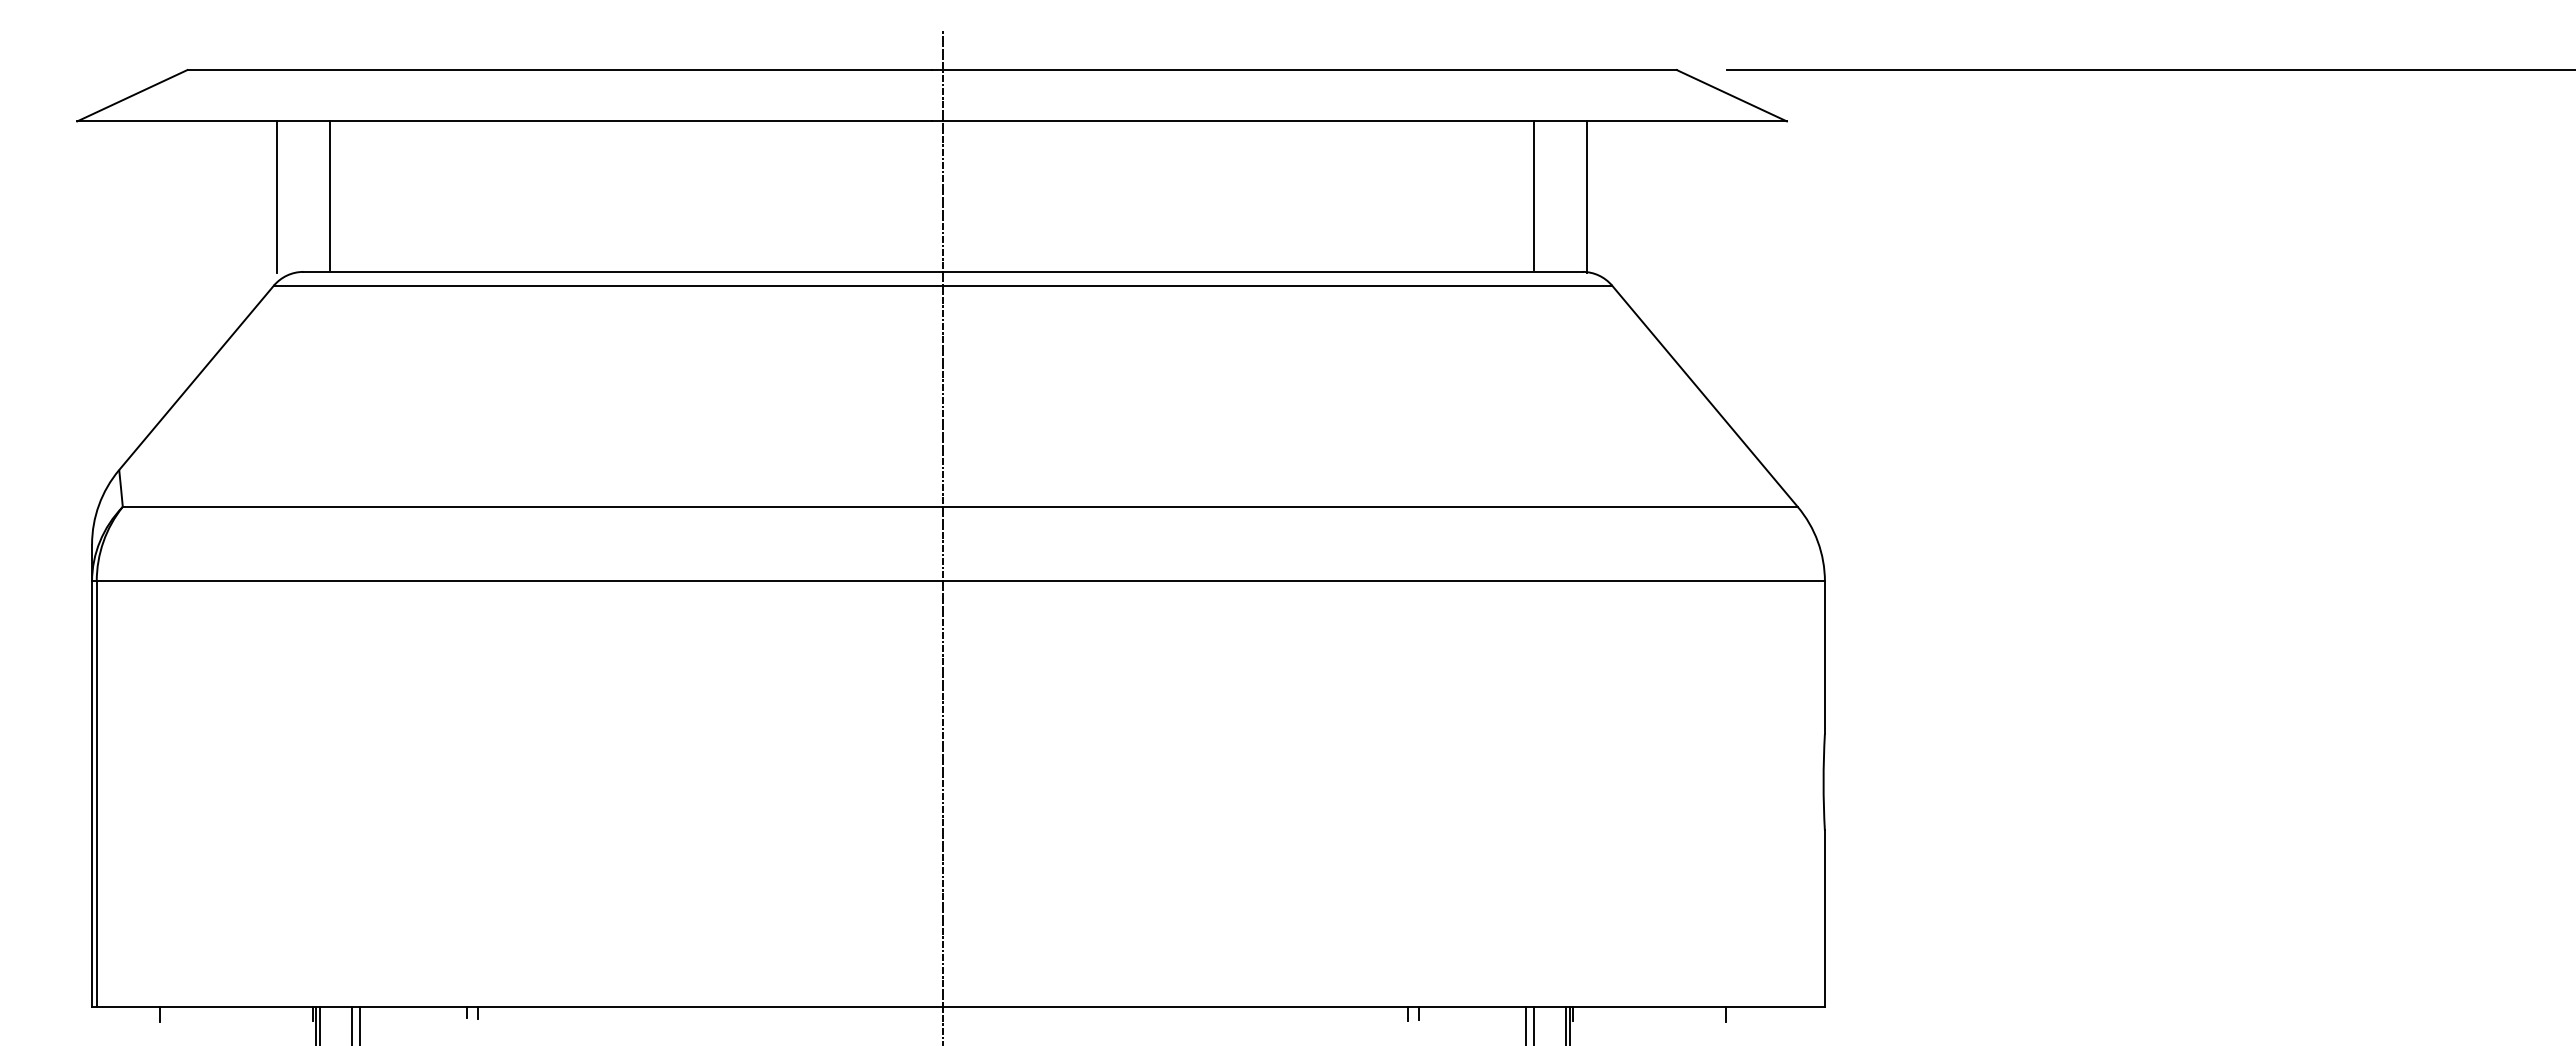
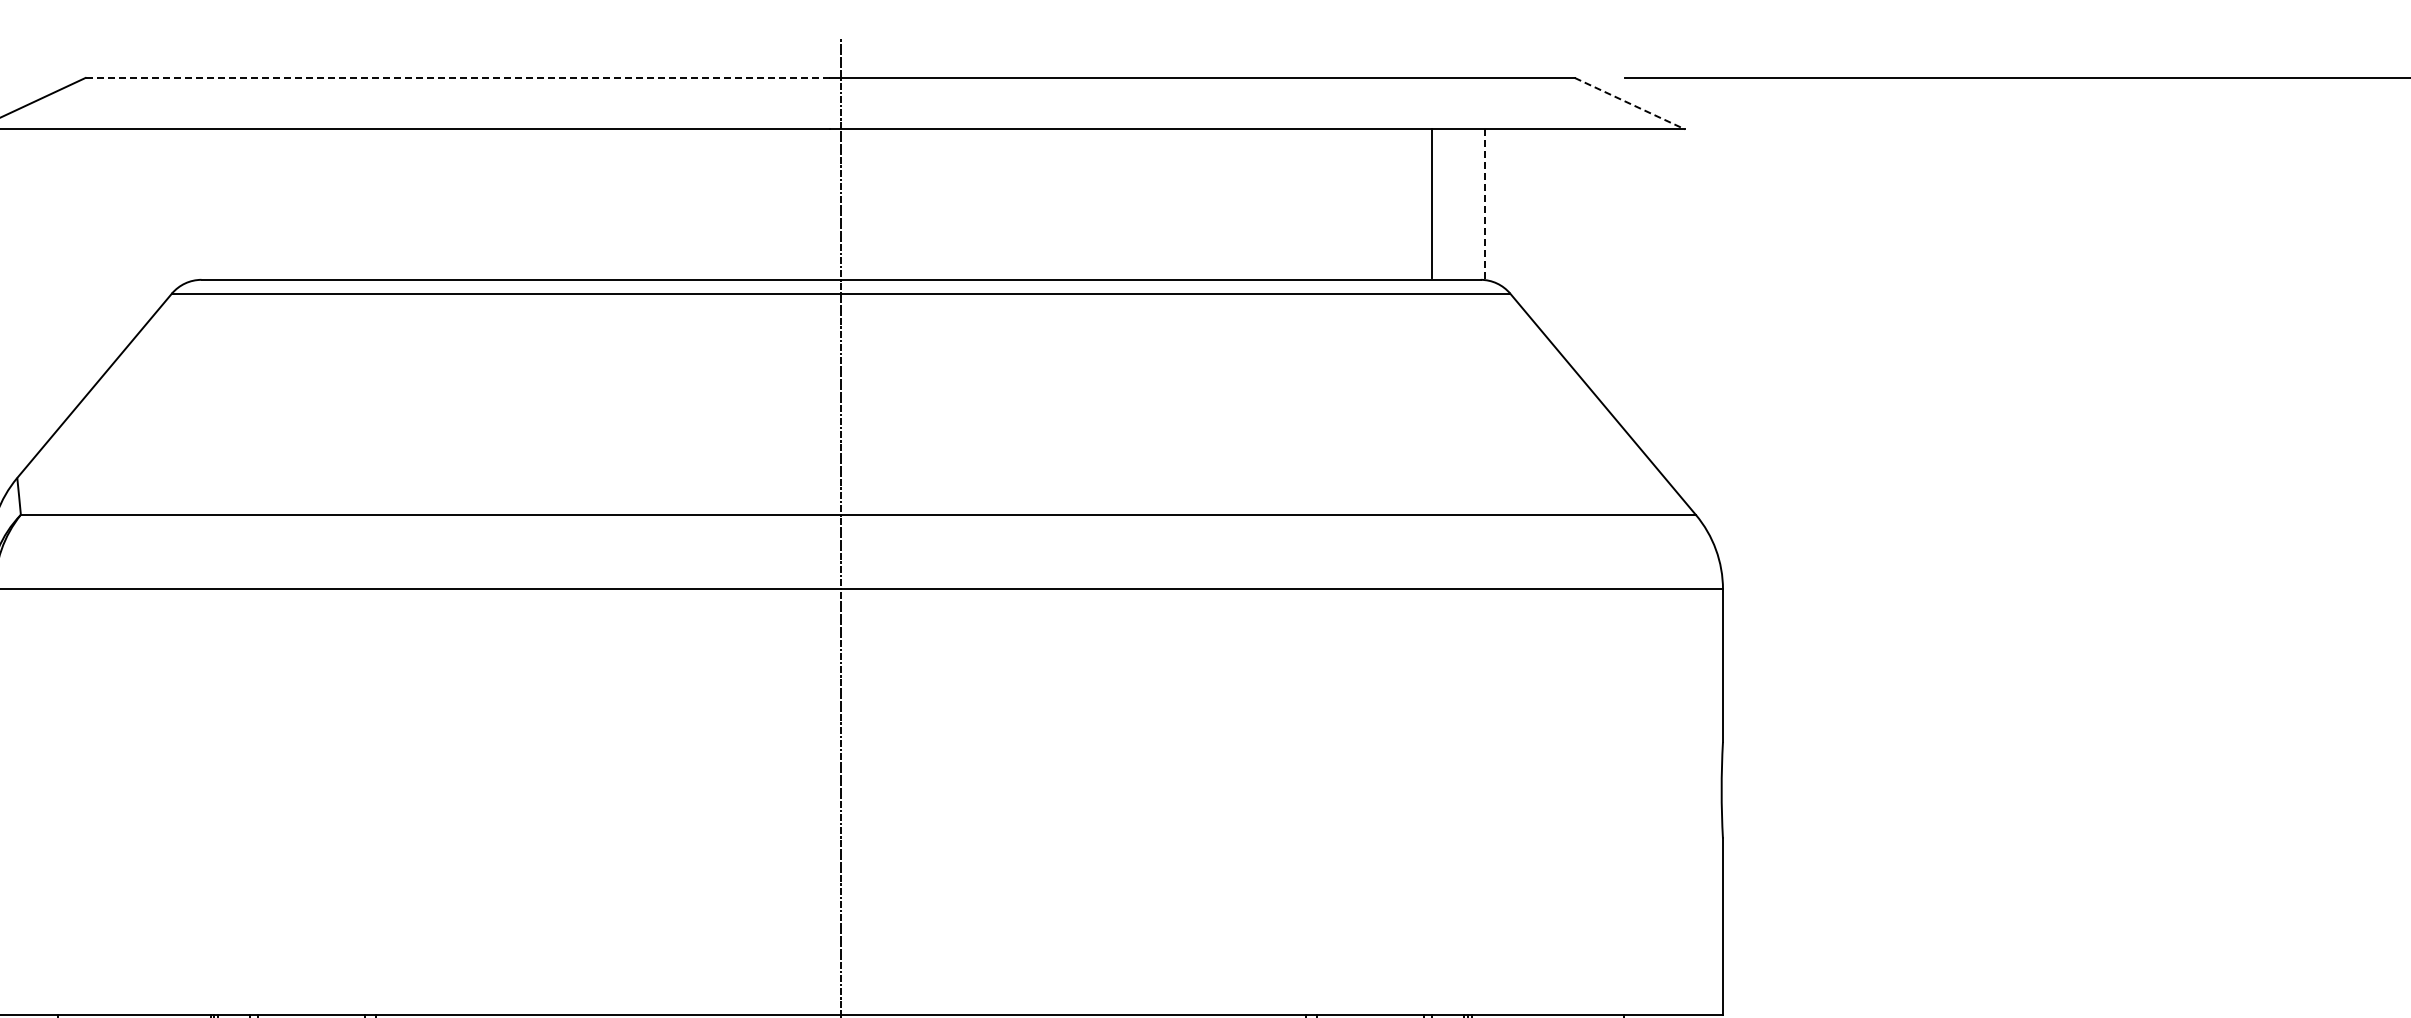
line: (560, 70) -> (458, 78), solid -> dashed
line: (1731, 95) -> (1629, 103), solid -> dashed
line: (330, 195) -> (228, 203), removed
line: (276, 196) -> (174, 204), removed
line: (1587, 197) -> (1485, 205), solid -> dashed

